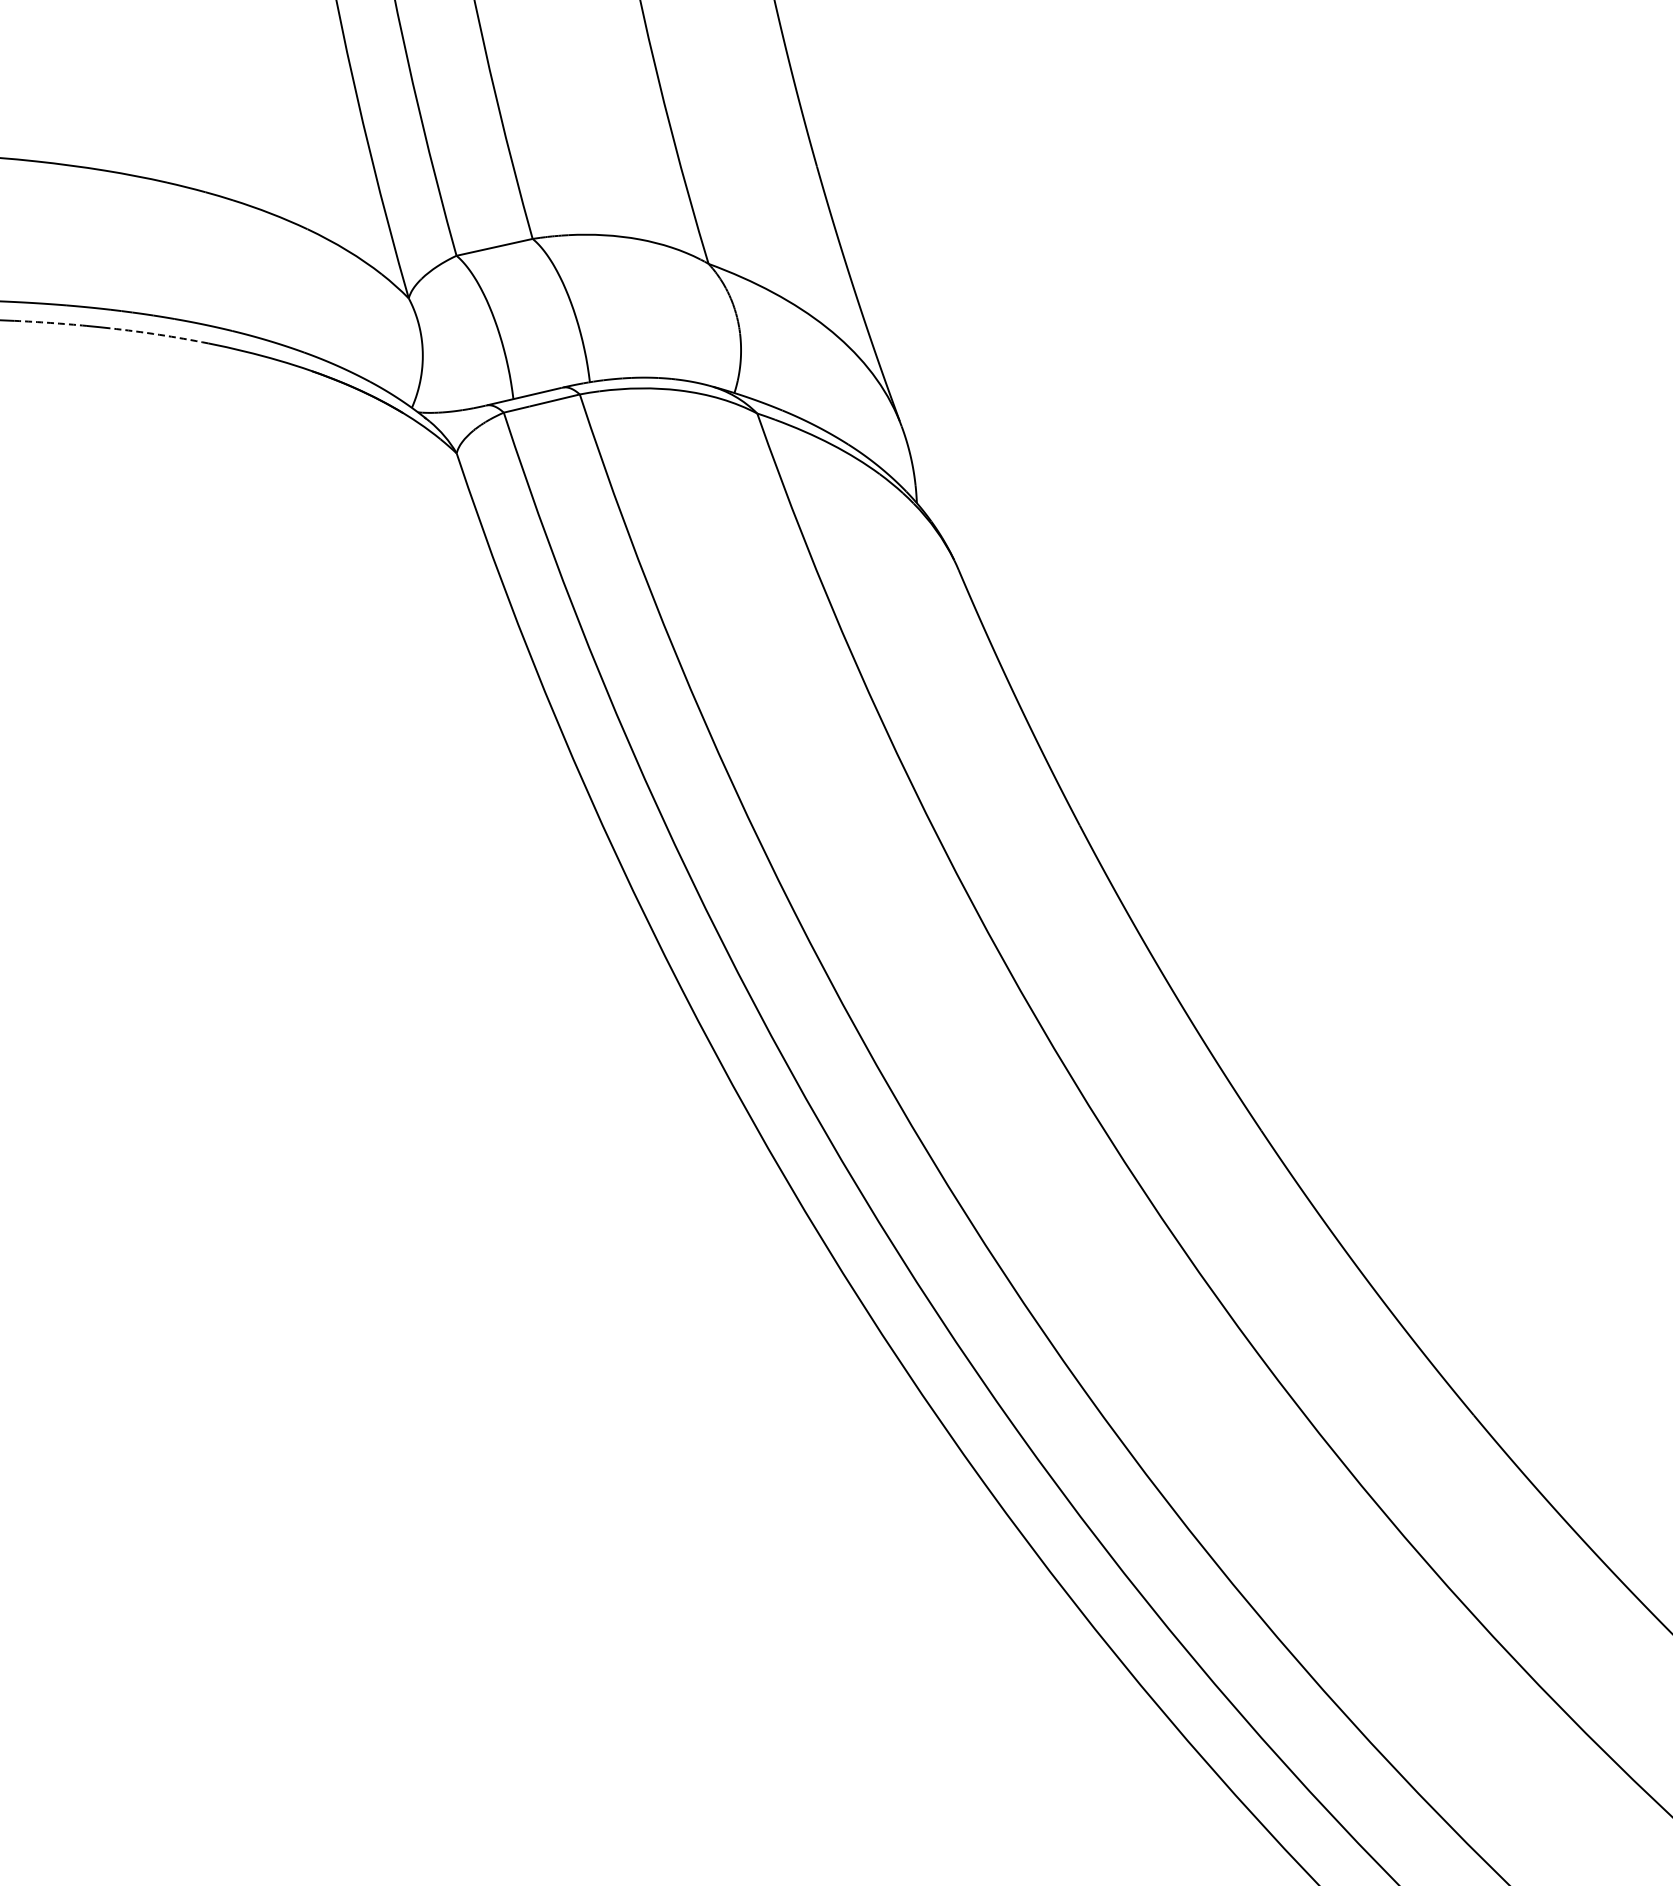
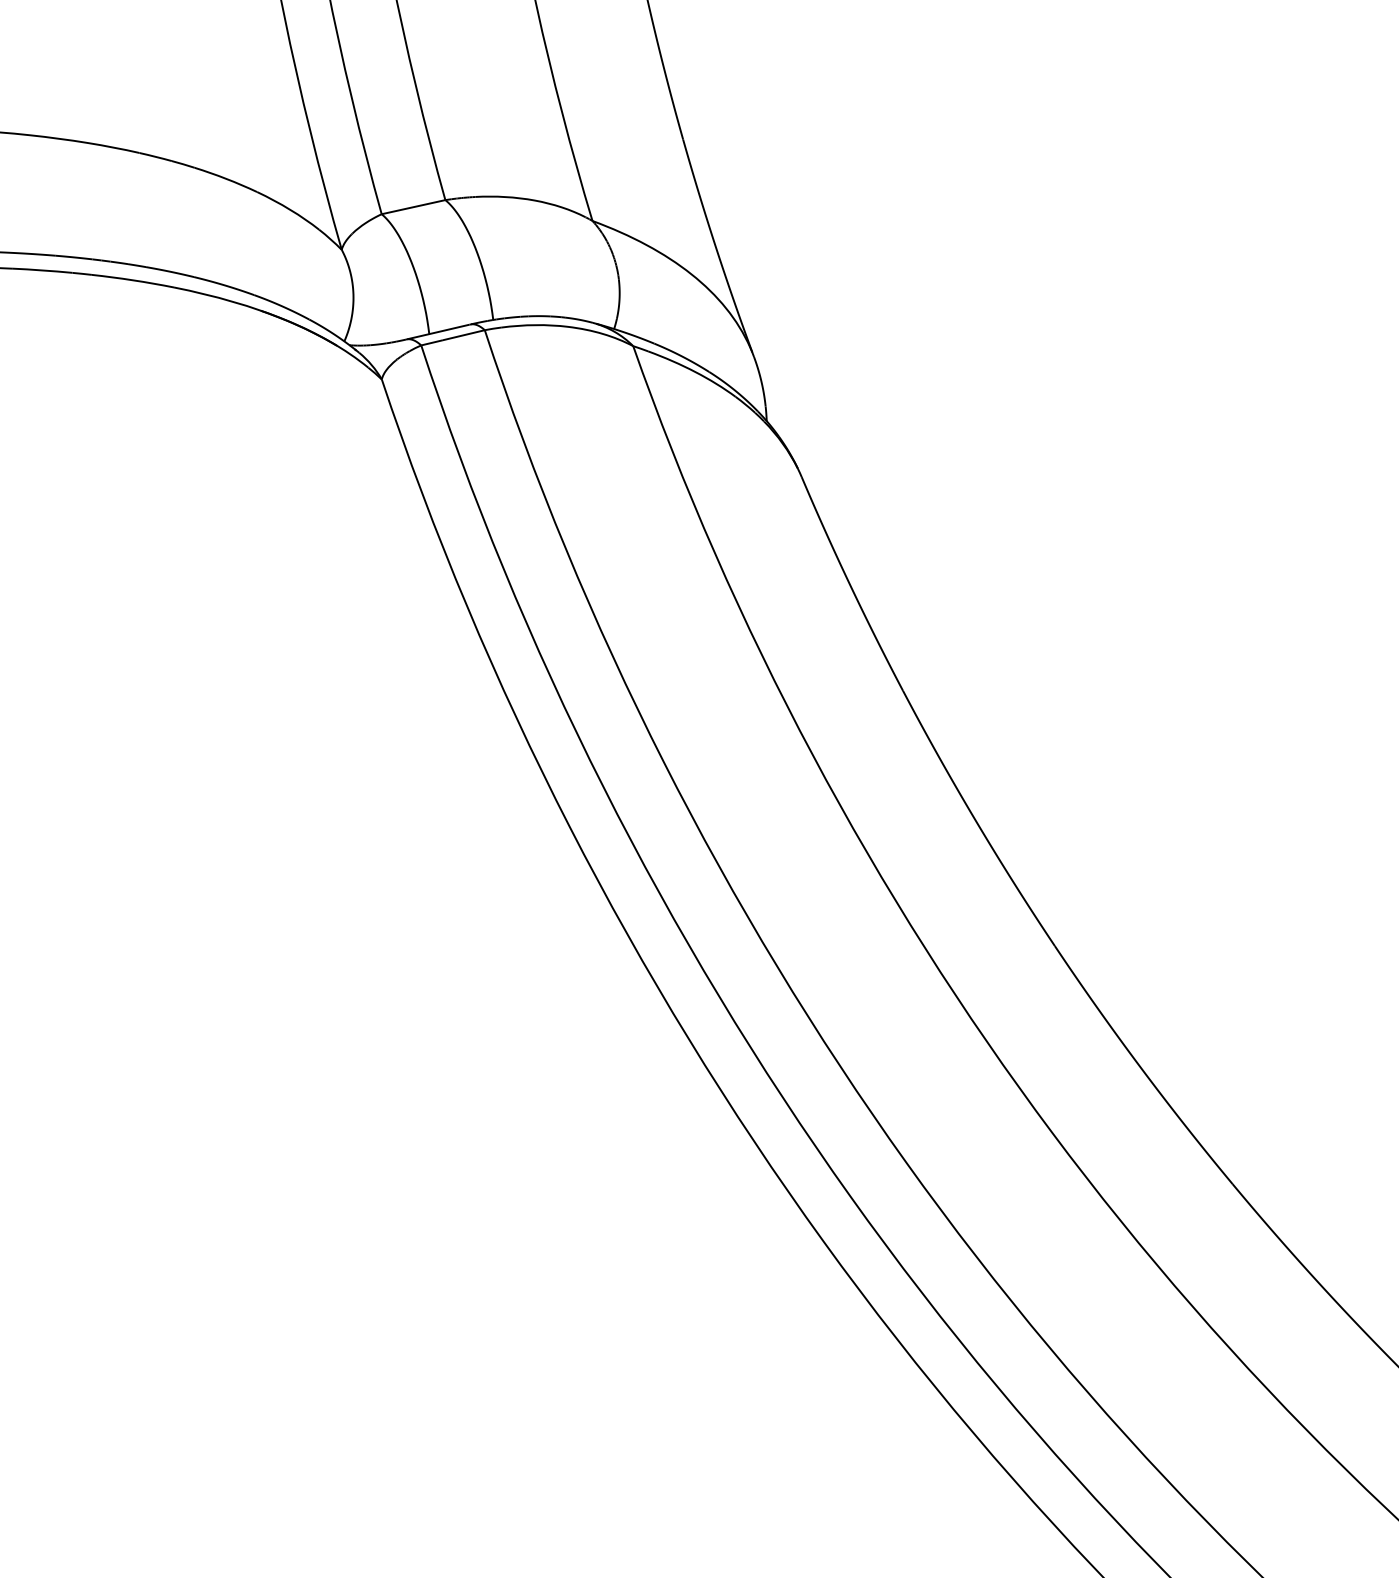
arc: (50, 322) -> (42, 270), dashed -> solid
arc: (159, 334) -> (133, 280), dashed -> solid

